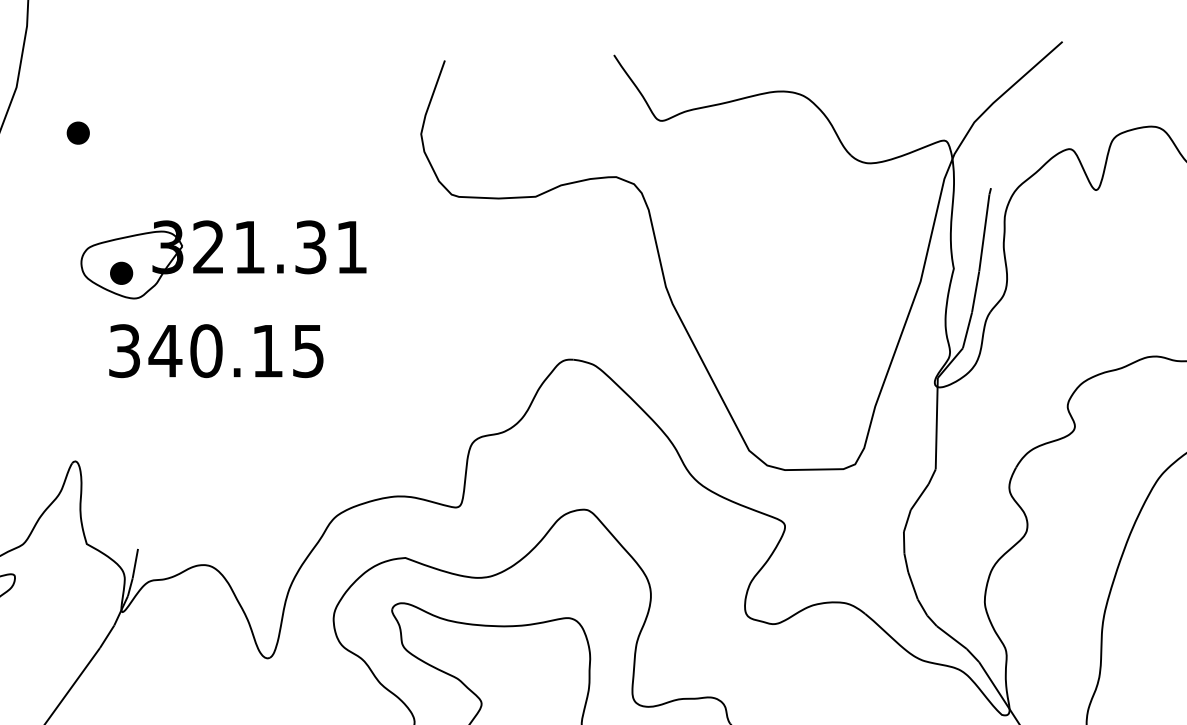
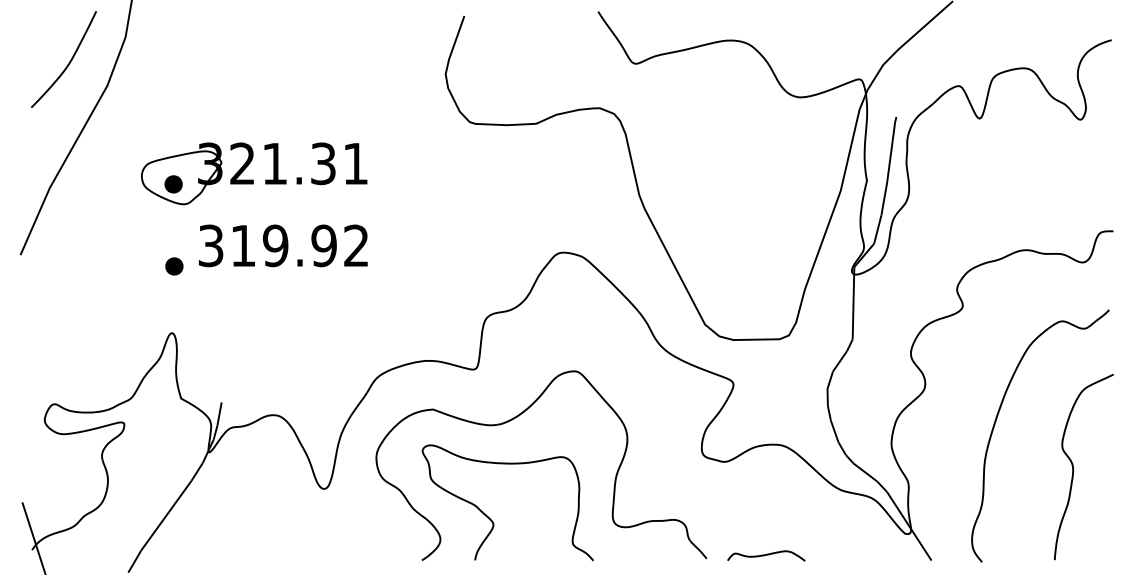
part: (78, 133) -> (174, 266), moved
part: (222, 267) -> (253, 179), moved
text: (235, 350) -> (298, 245), 340.15 -> 319.92

